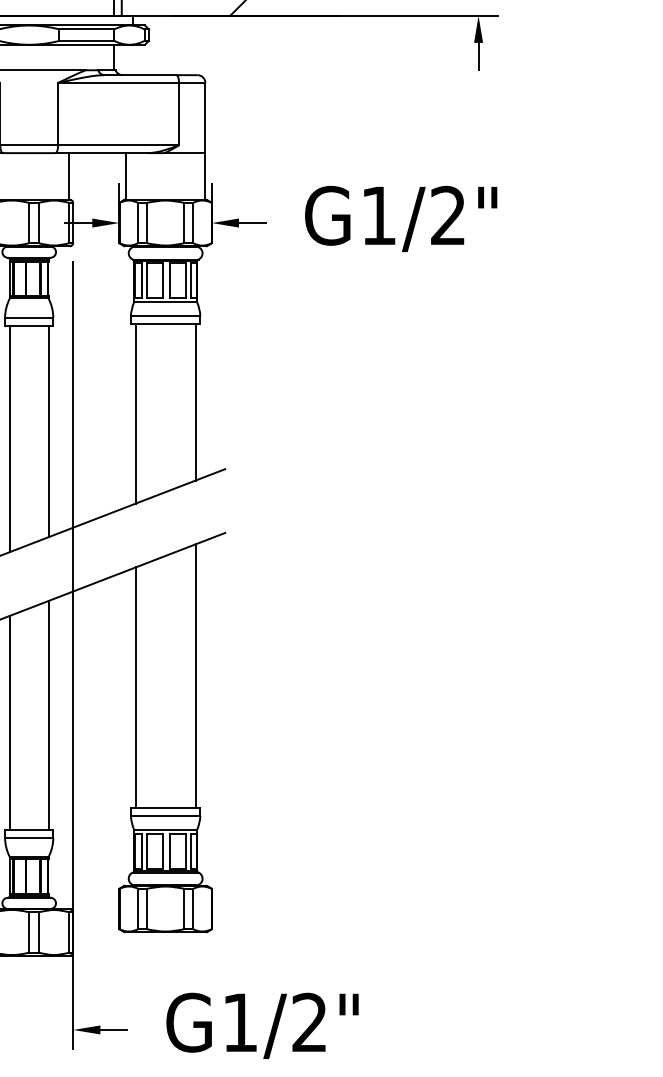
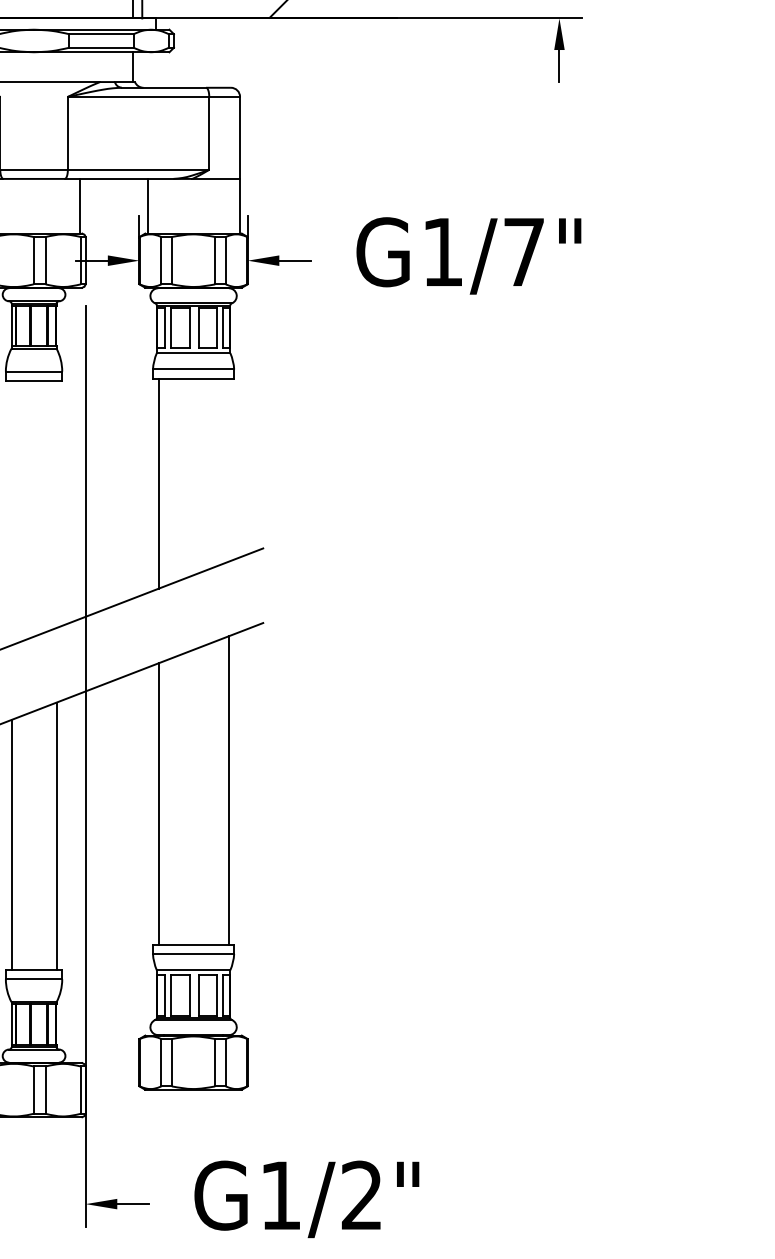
text: (447, 215) -> (523, 251), G1/2" -> G1/7"
line: (195, 401) -> (228, 469), removed
line: (48, 431) -> (56, 504), removed
line: (9, 438) -> (11, 512), removed

